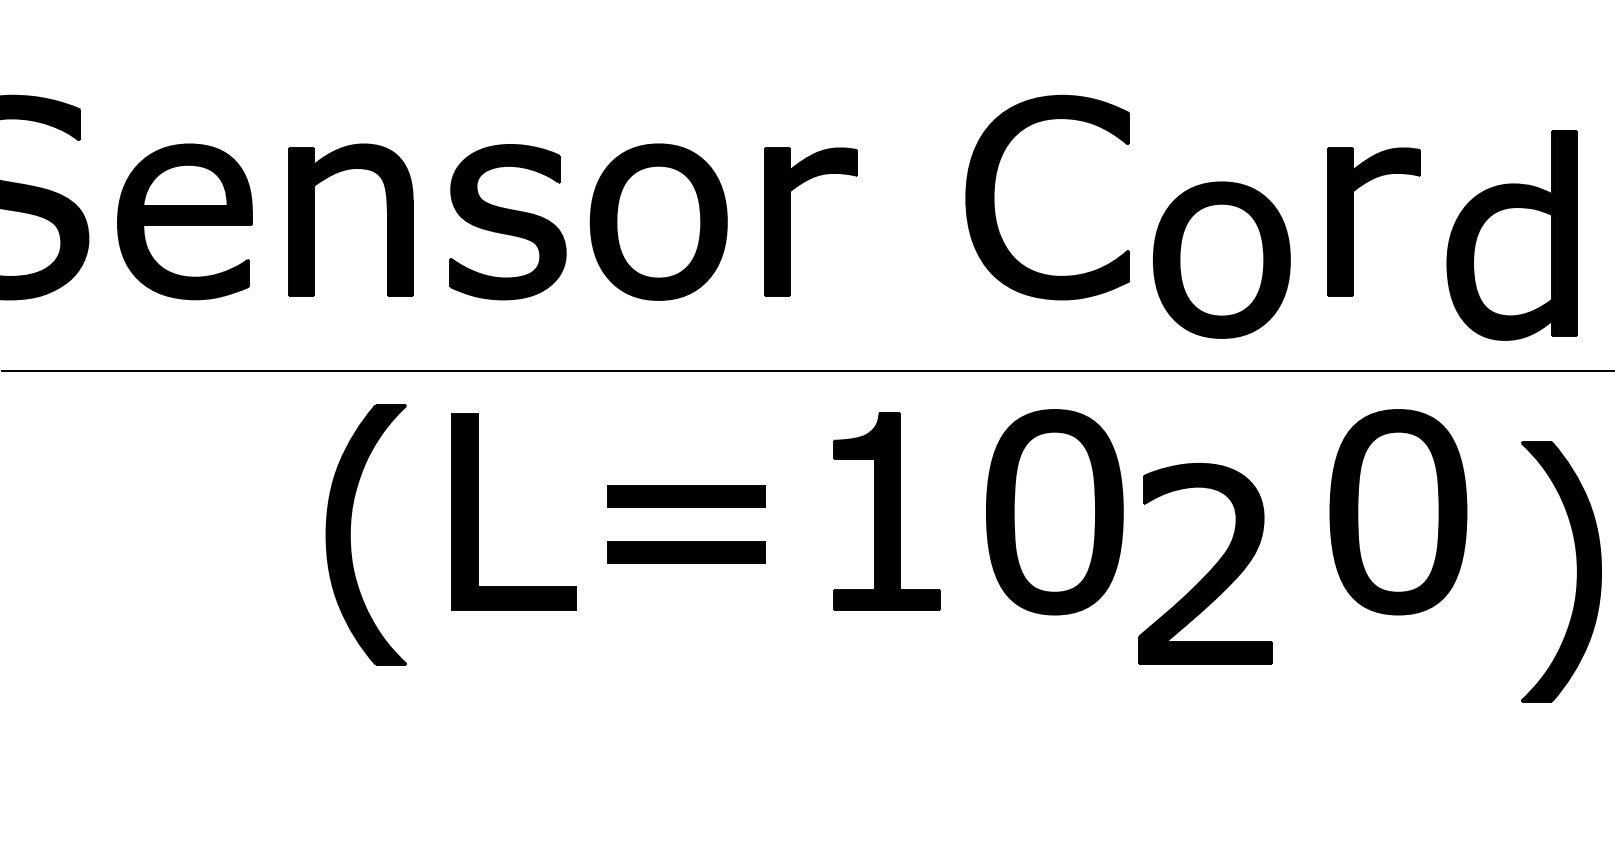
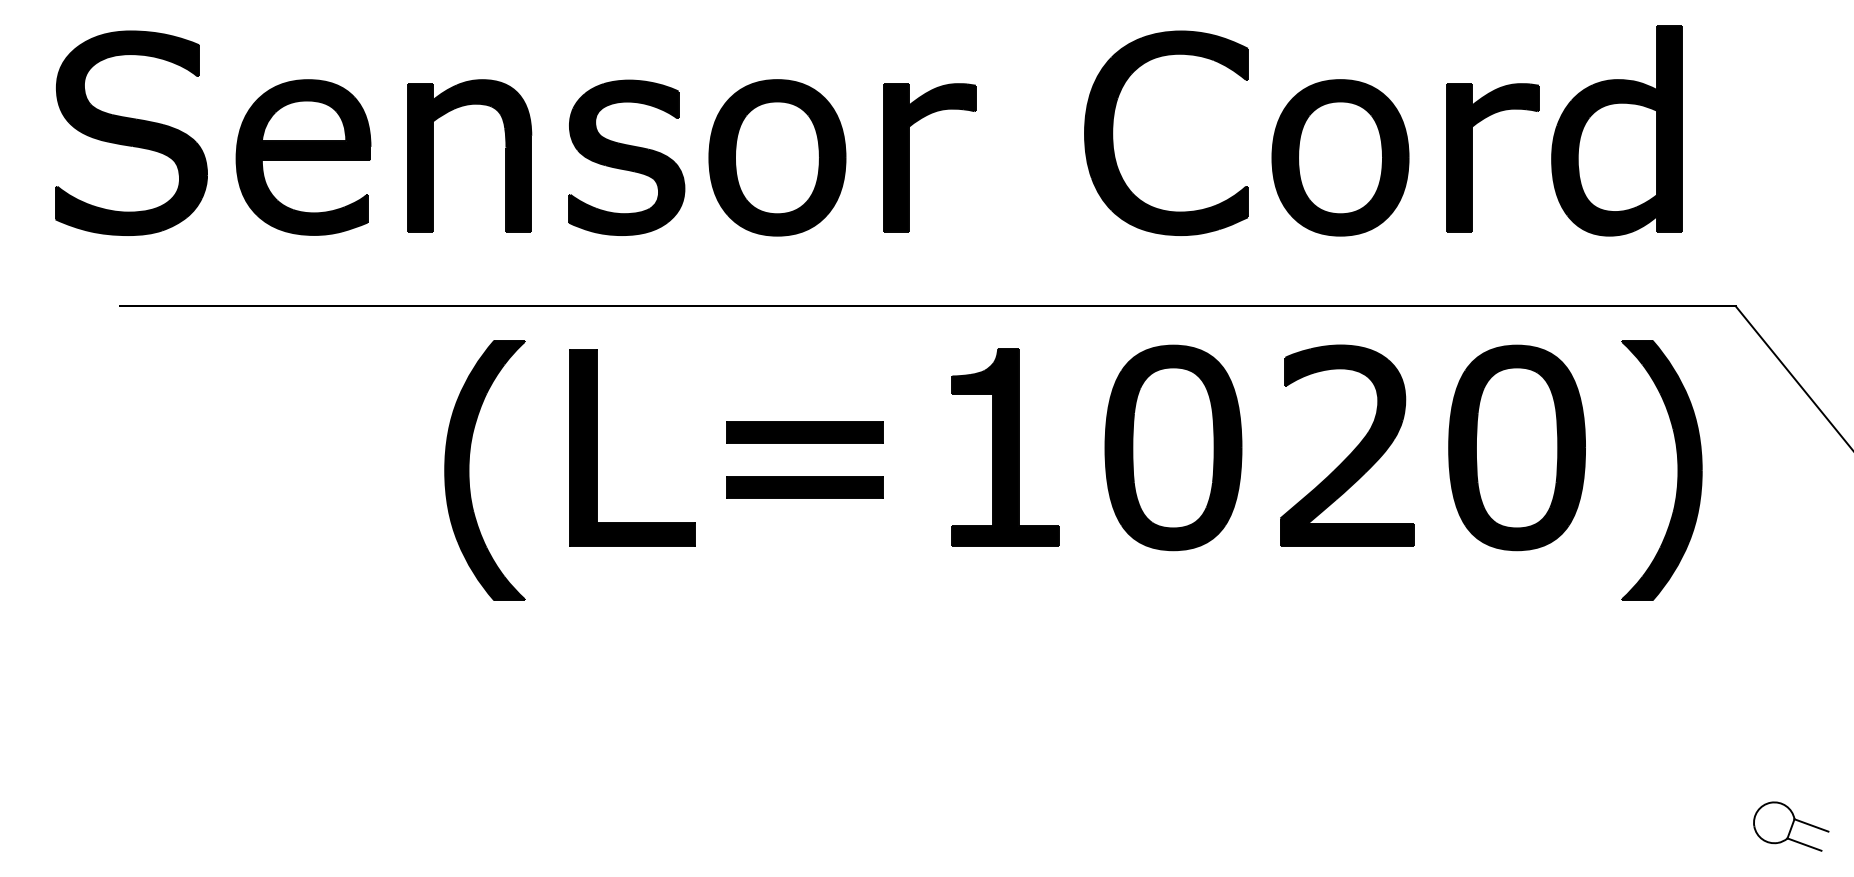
part: (1511, 234) -> (1616, 130), moved
part: (1221, 259) -> (1340, 157), moved
part: (1211, 567) -> (1353, 449), moved
part: (1576, 571) -> (1677, 470), moved

